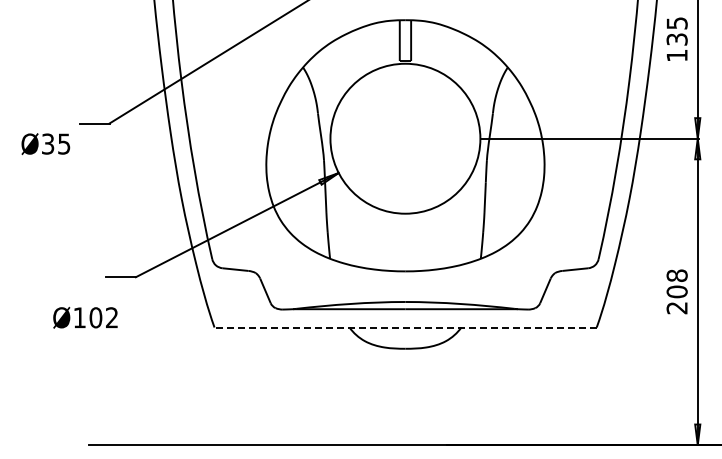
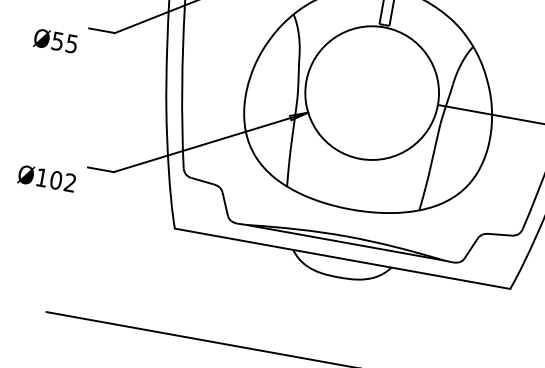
text: (48, 143) -> (58, 40), Ø35 -> Ø55
text: (85, 317) -> (47, 178), moved
line: (405, 327) -> (342, 258), dashed -> solid

